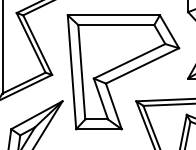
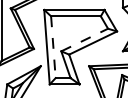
line: (129, 62) -> (84, 40), solid -> dashed
line: (81, 72) -> (53, 47), solid -> dashed

